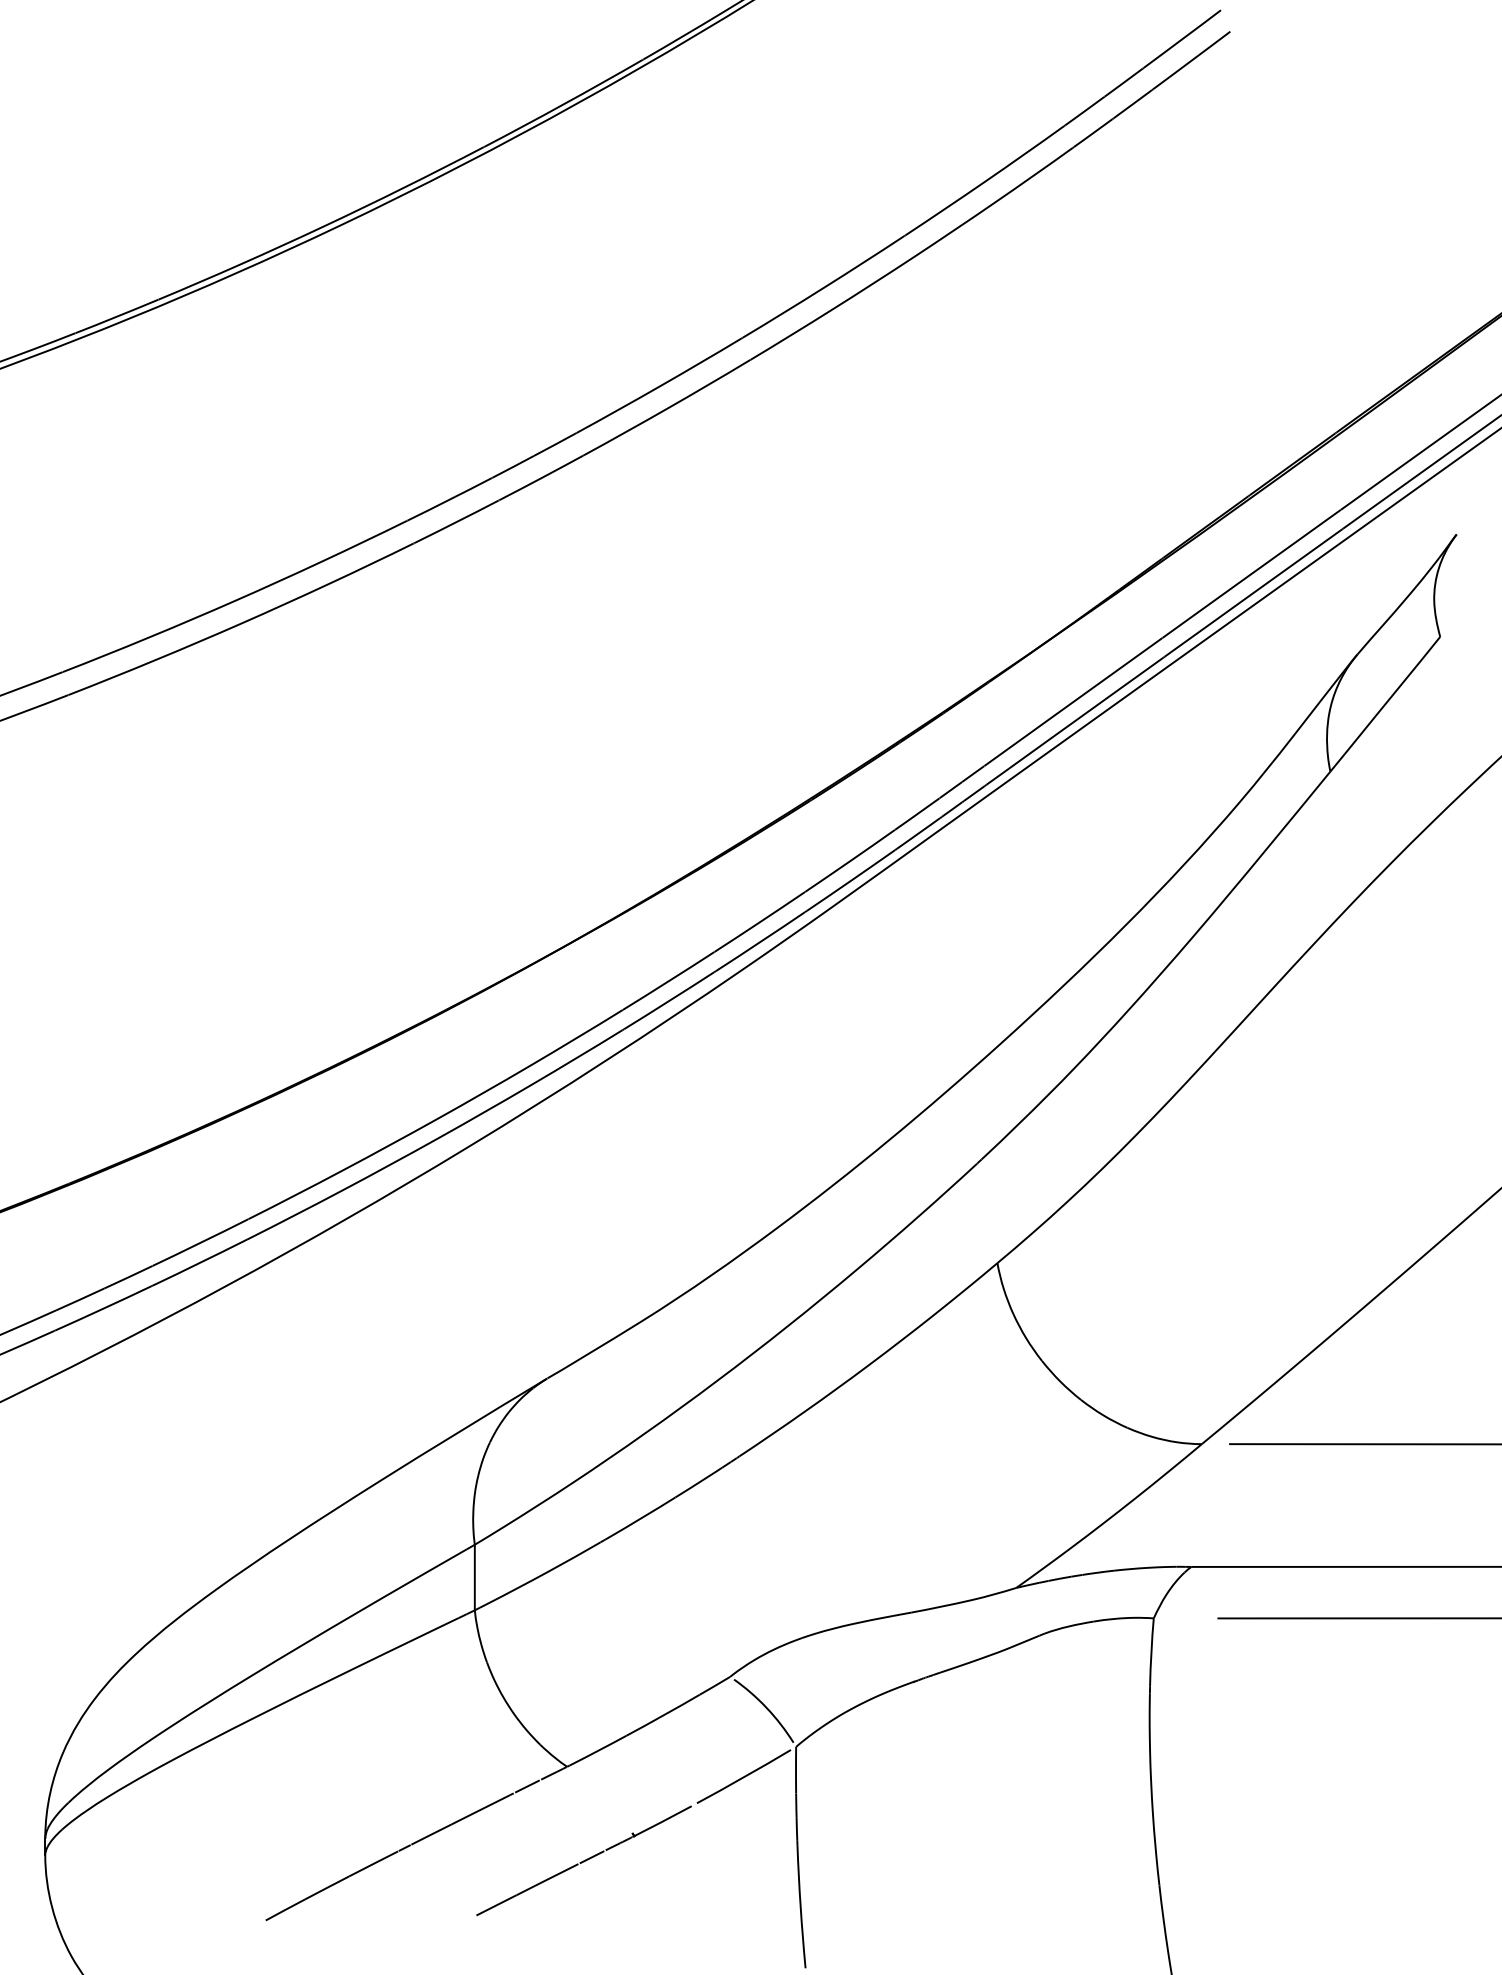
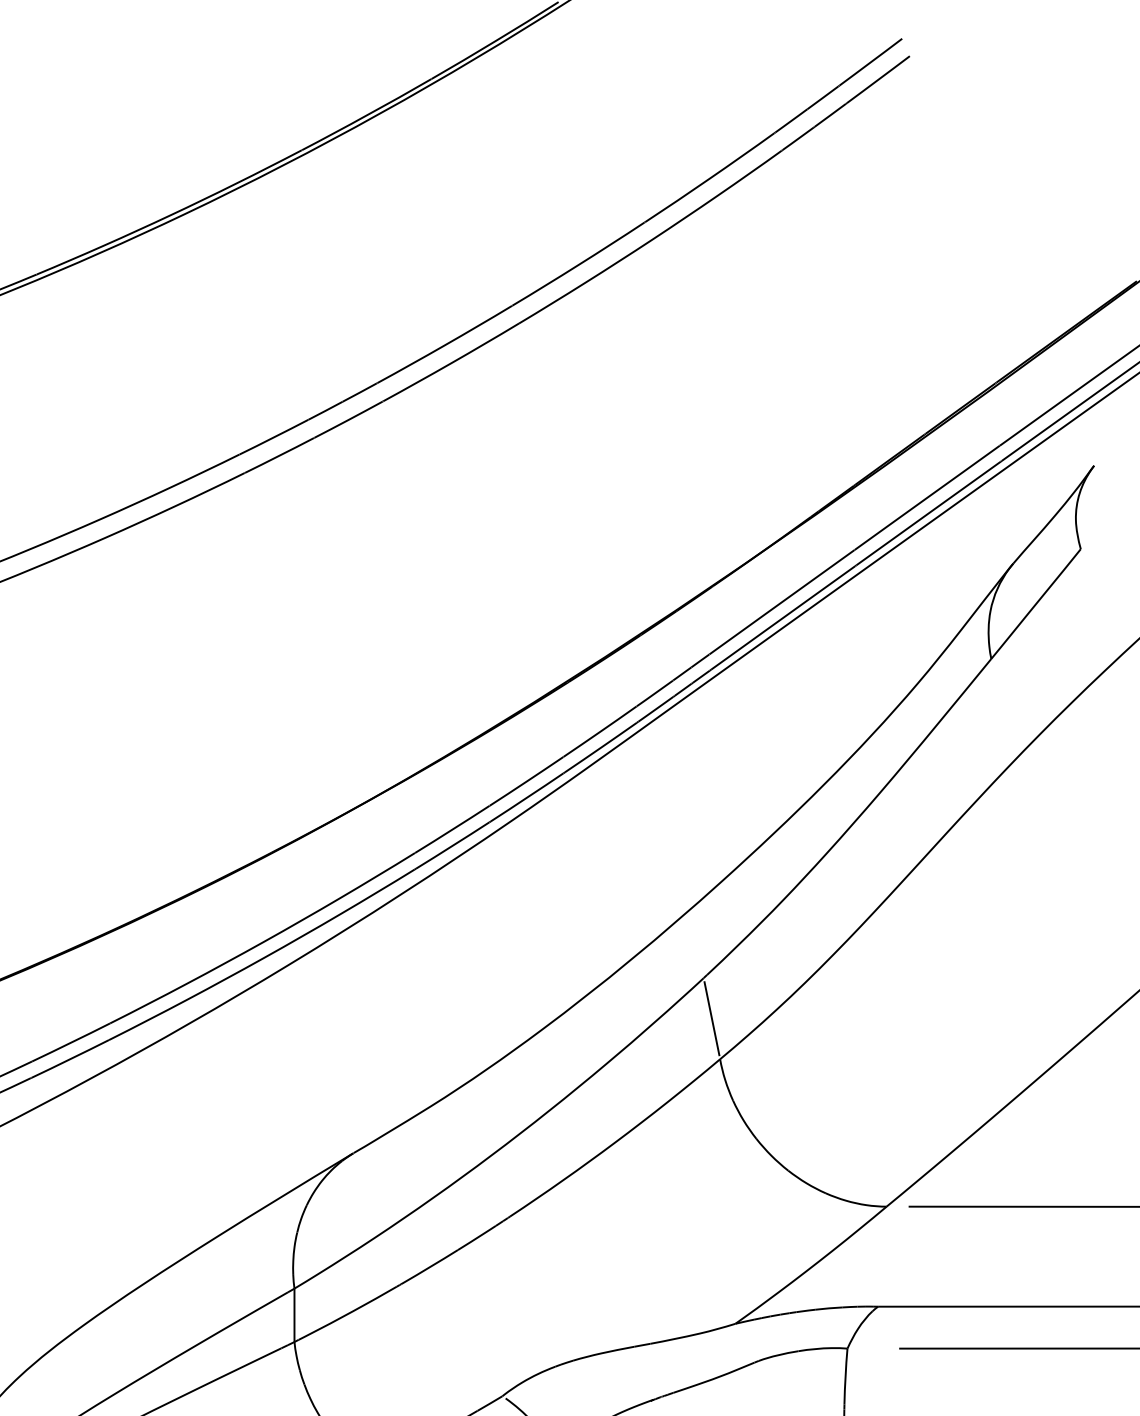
line: (987, 1213) -> (712, 1018), added

